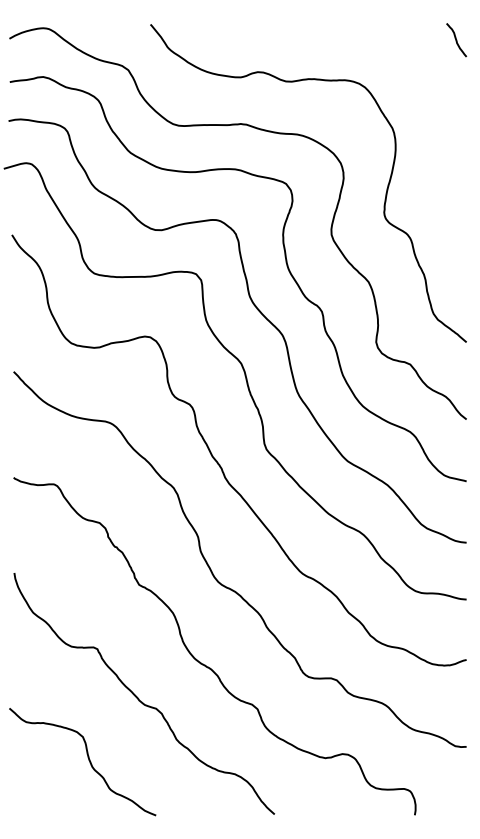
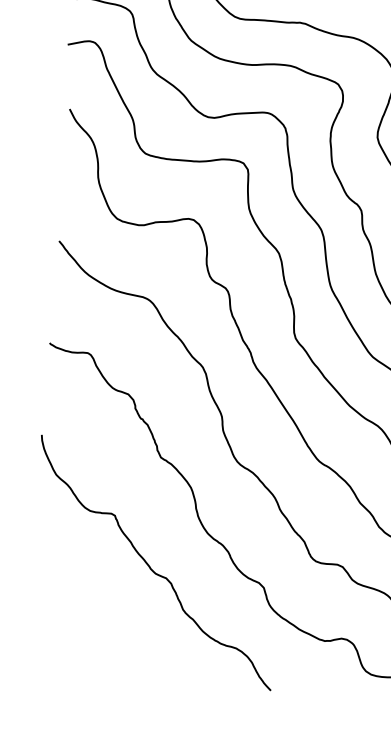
curve: (88, 760) -> (96, 622), removed

